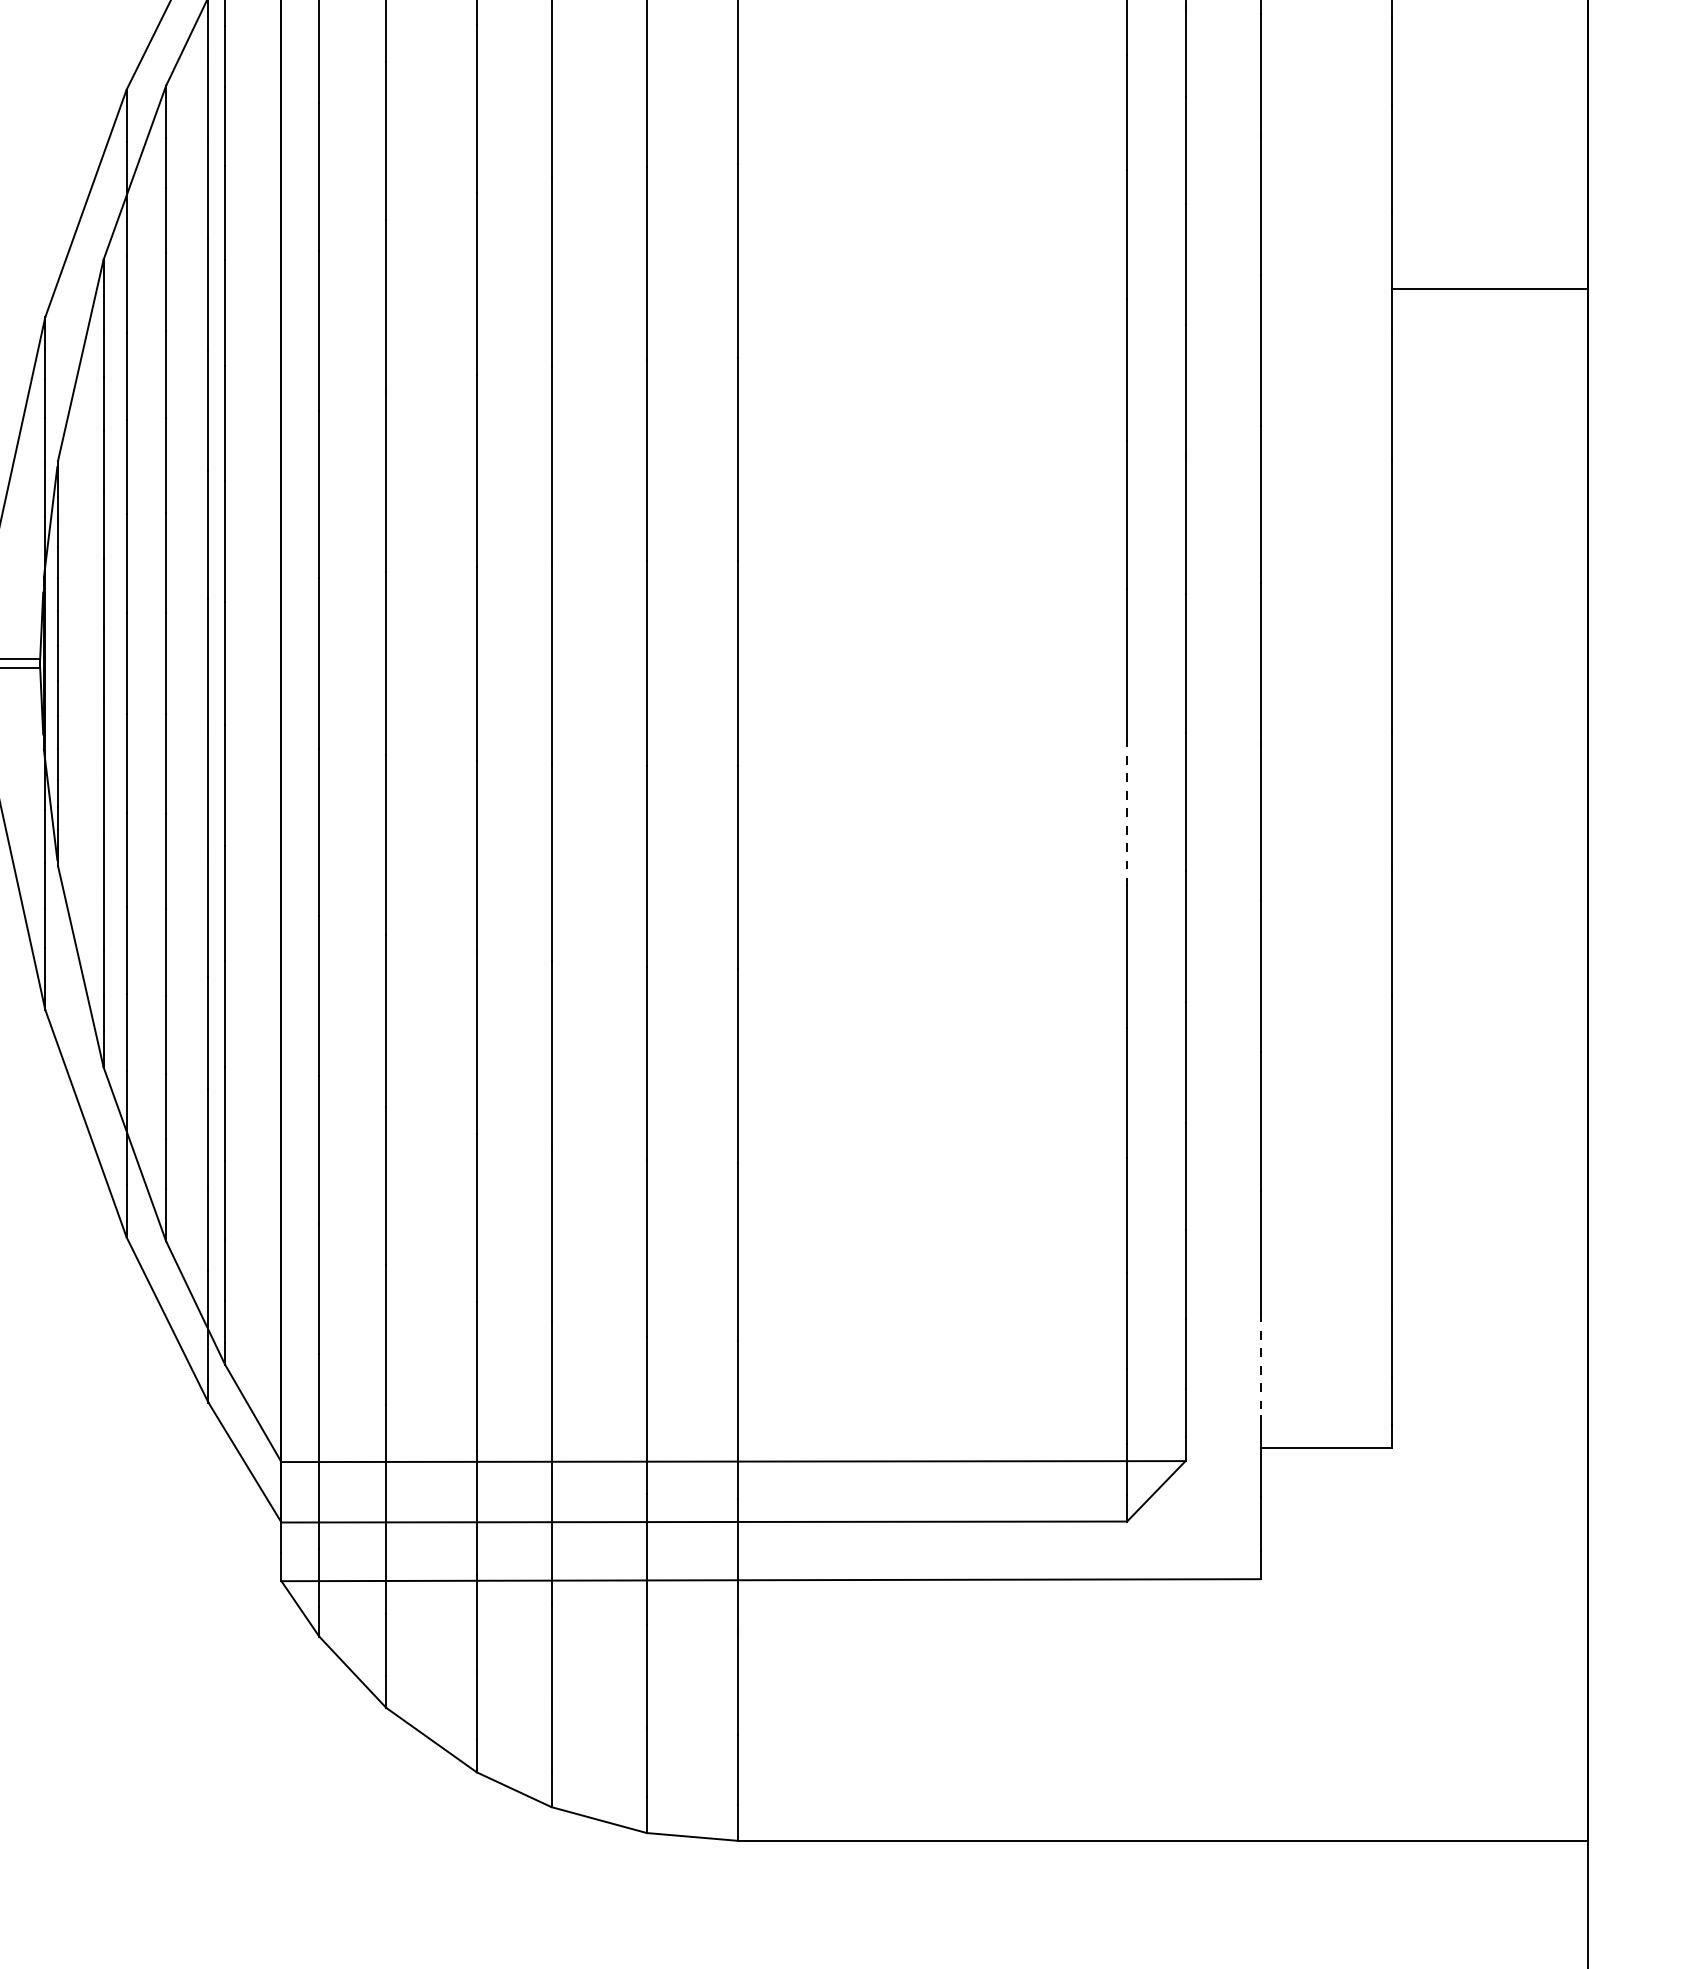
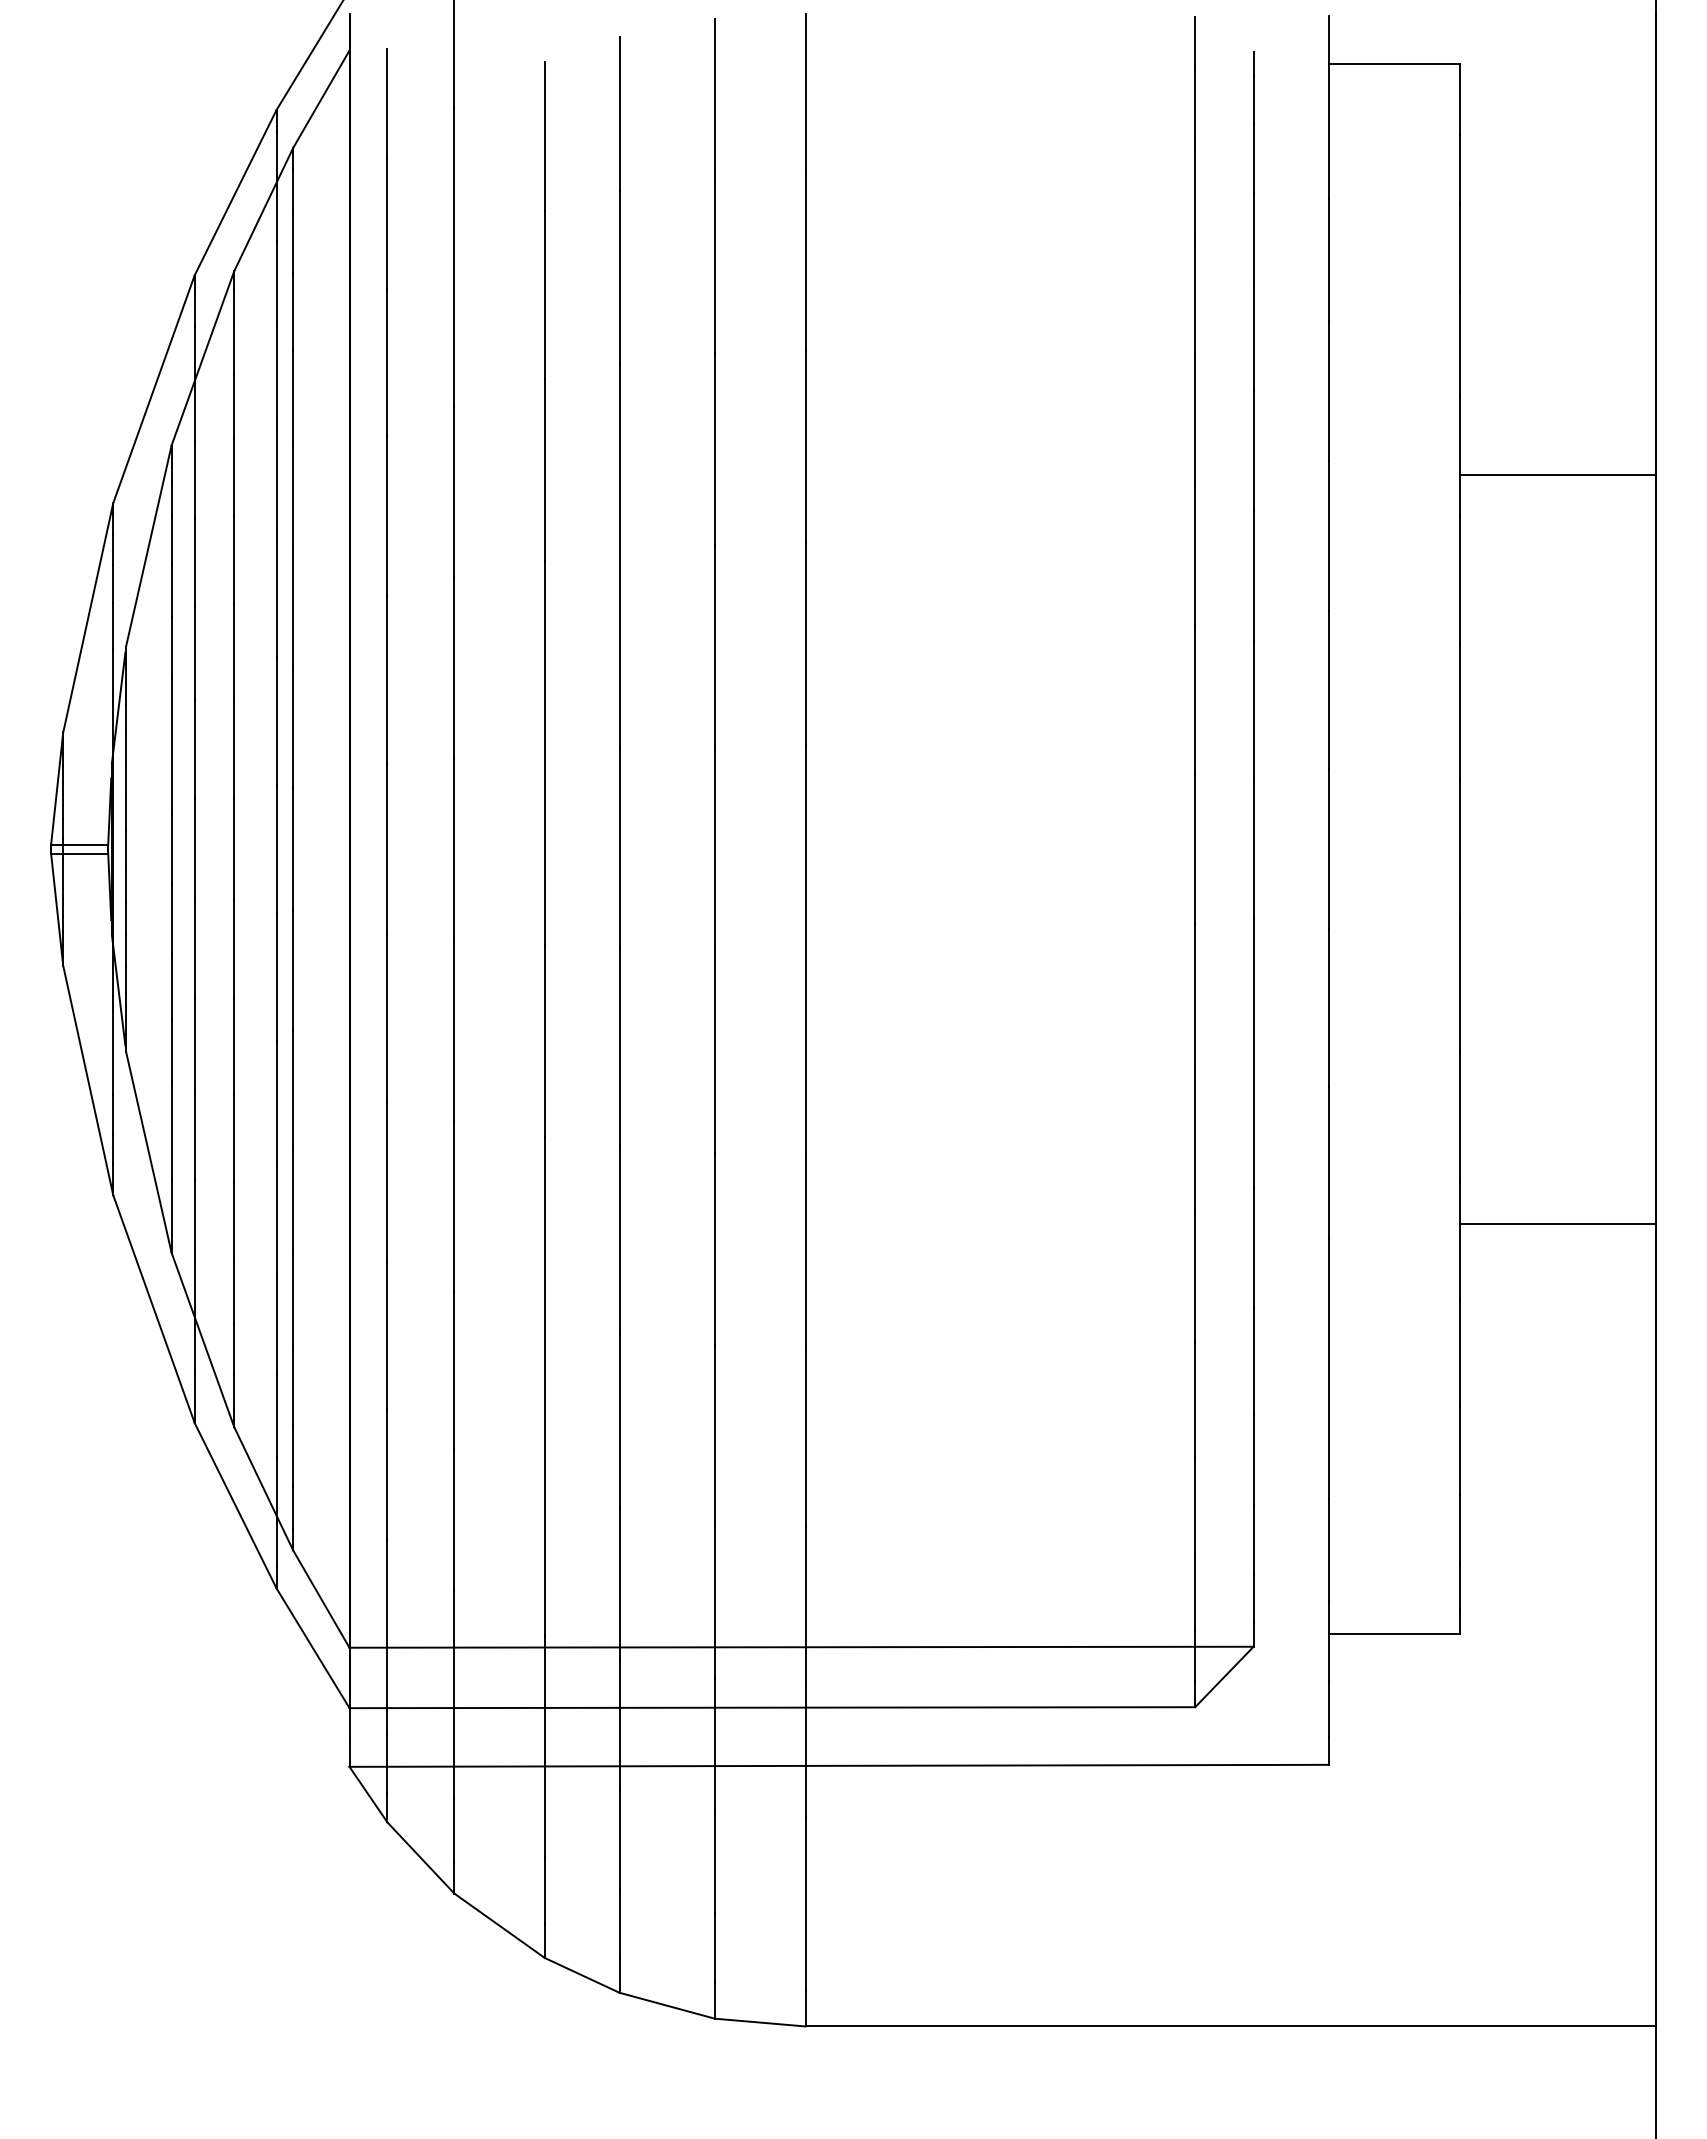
line: (1127, 812) -> (1195, 998), dashed -> solid
line: (1489, 1037) -> (1557, 1223), added
line: (1260, 1365) -> (1328, 1551), dashed -> solid

